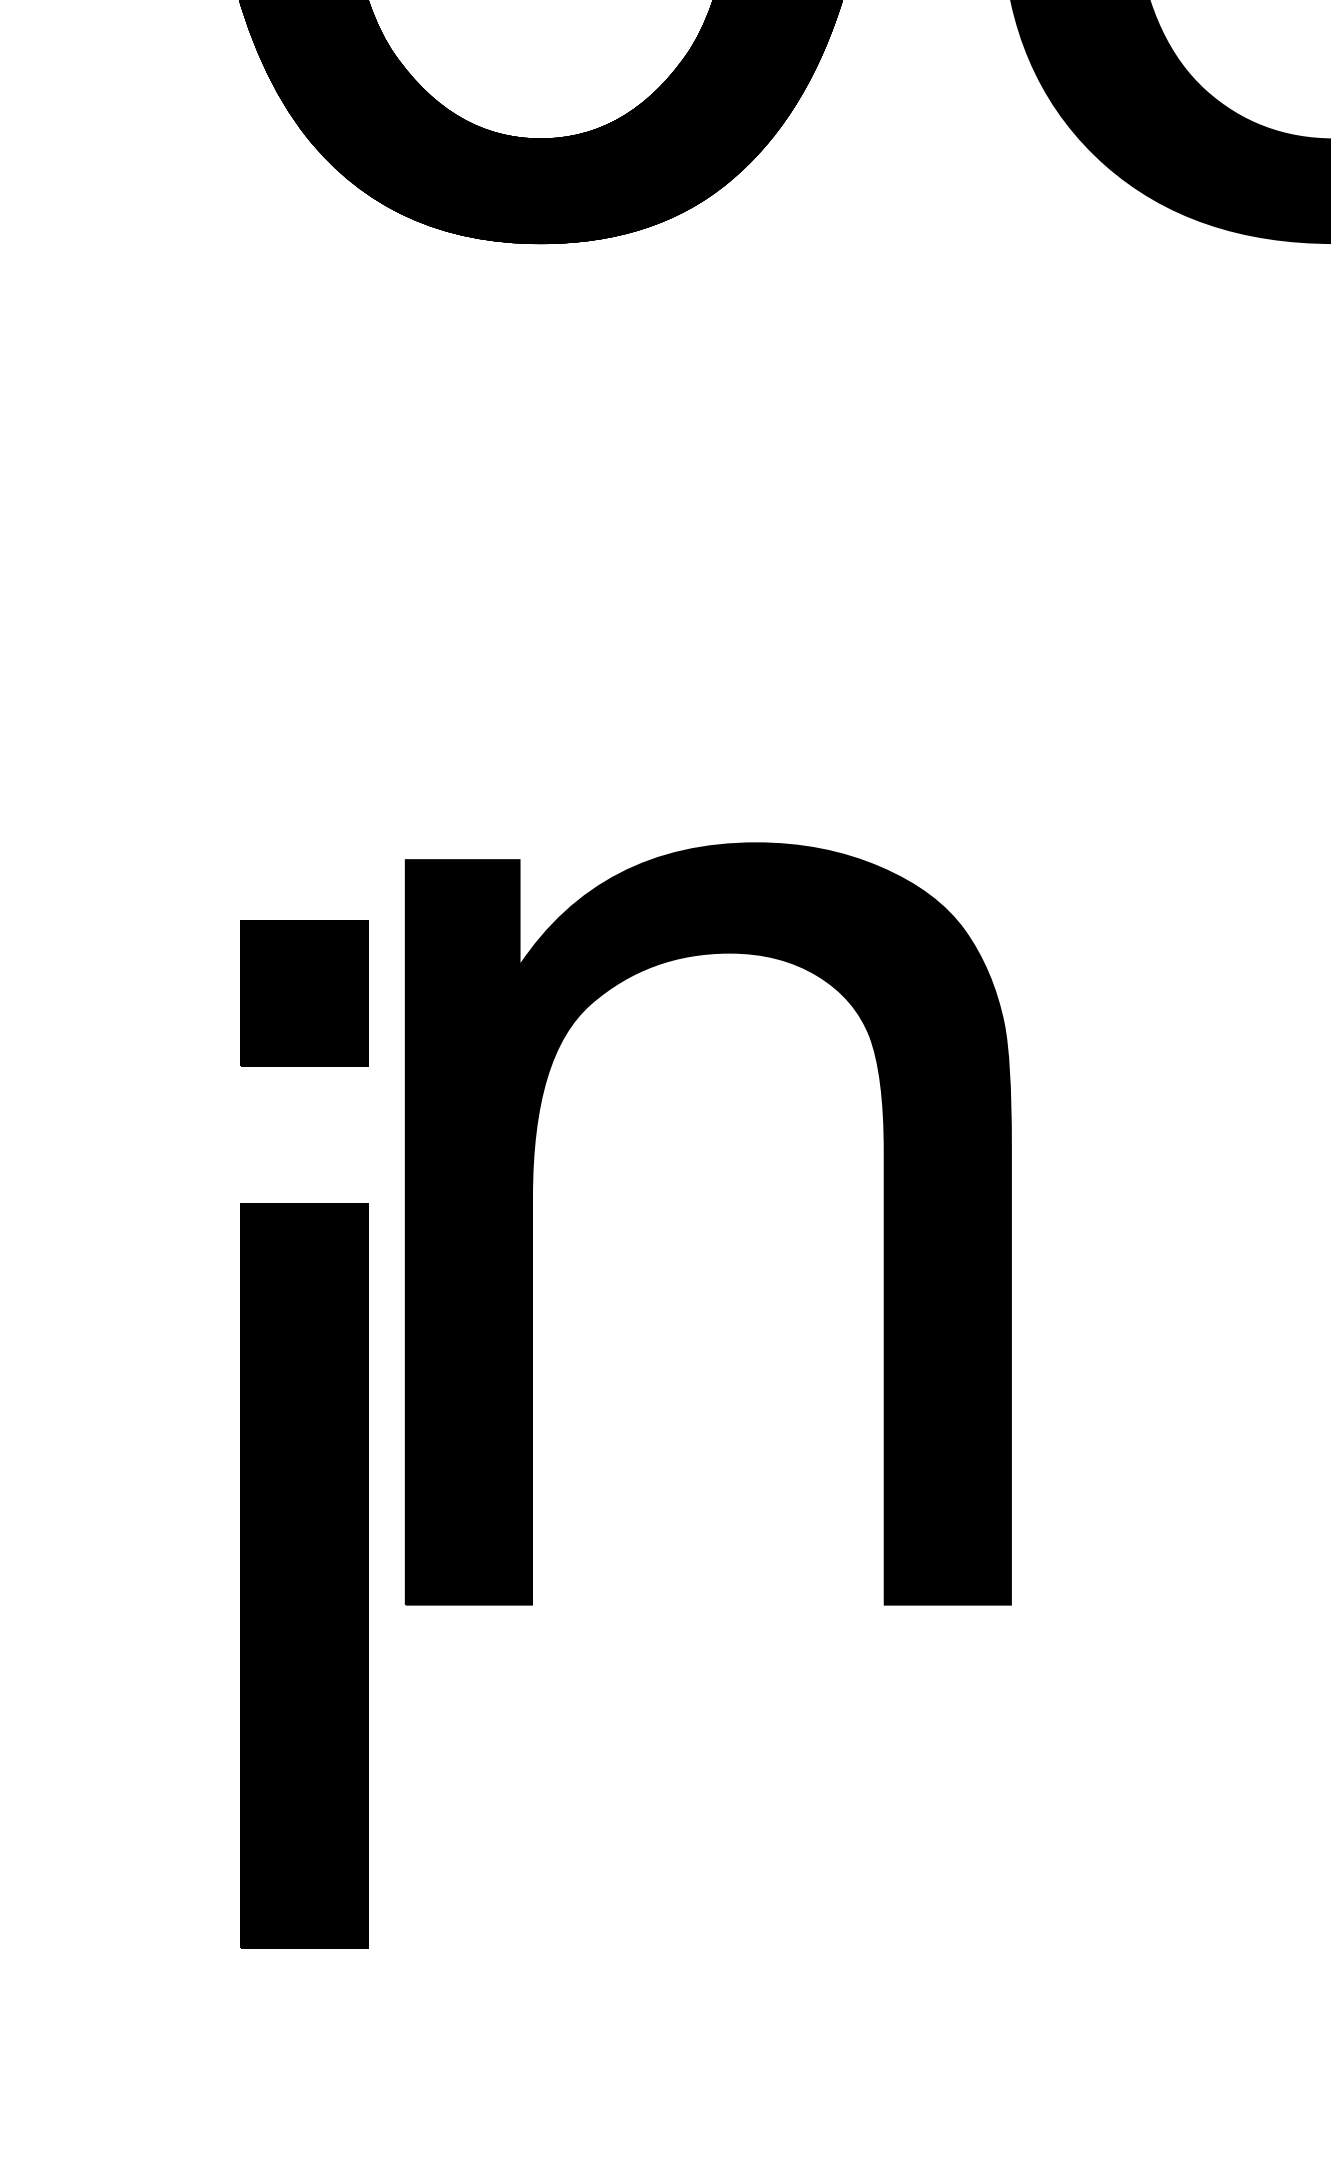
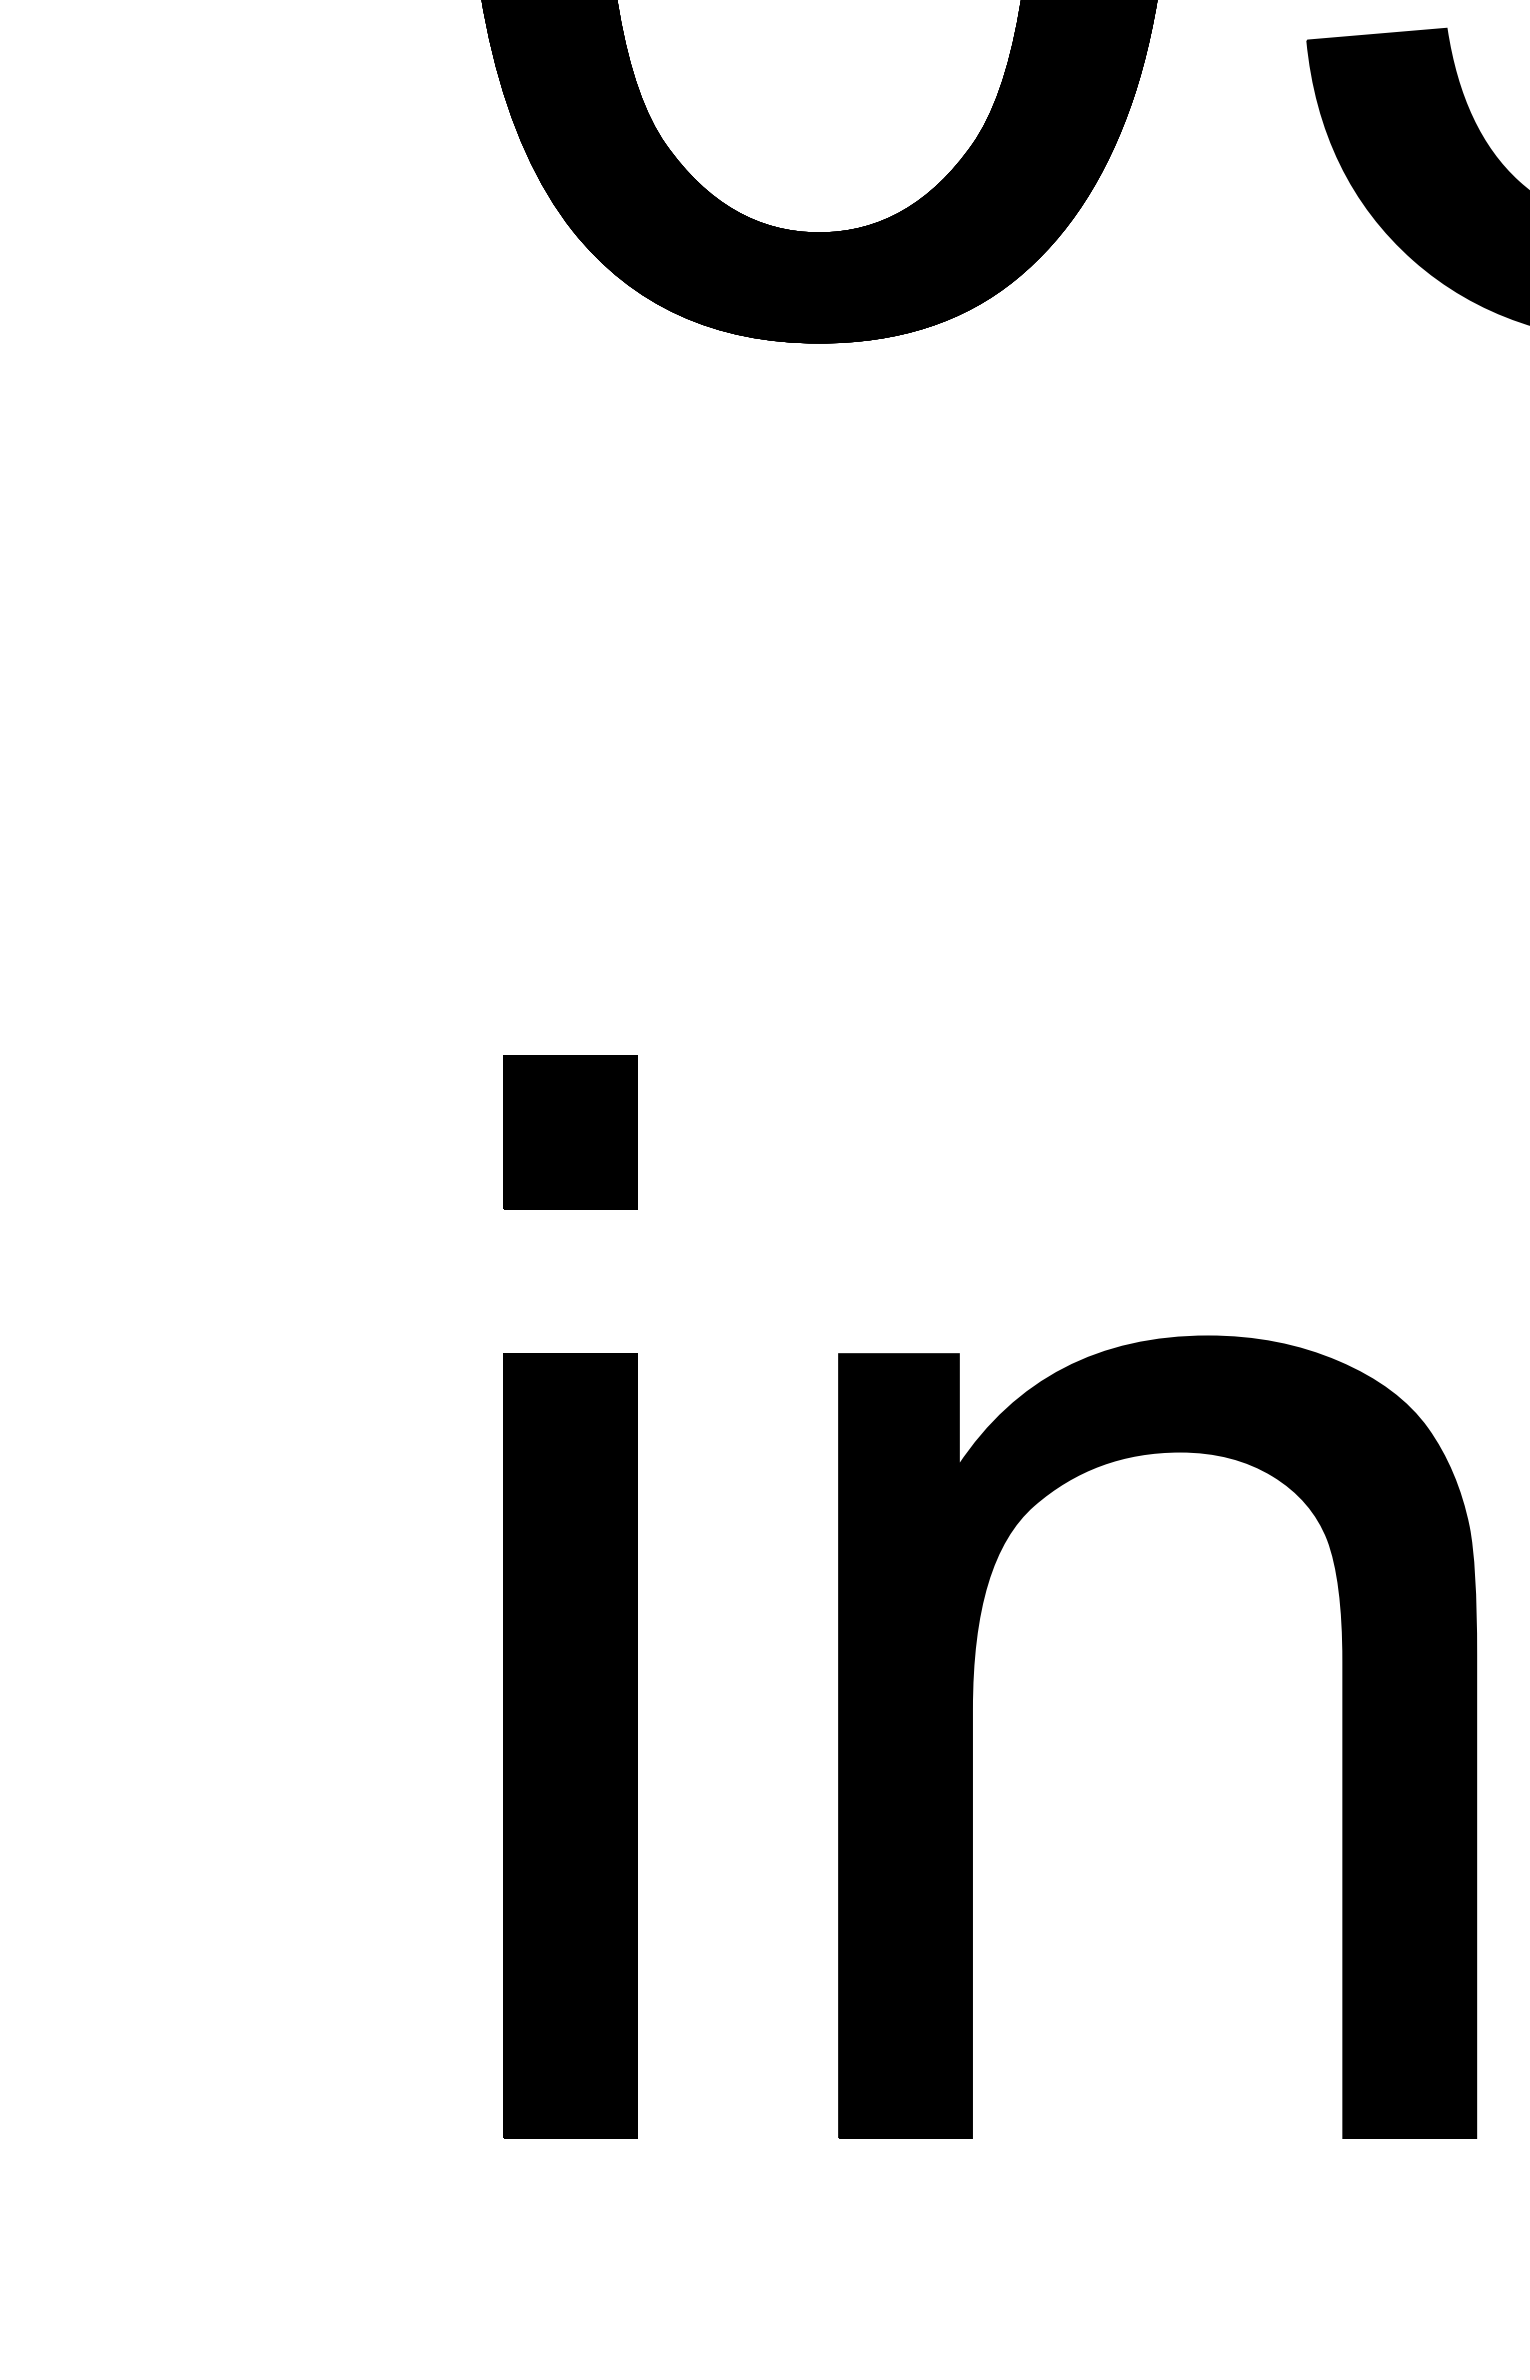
part: (532, 1223) -> (972, 1736), moved

